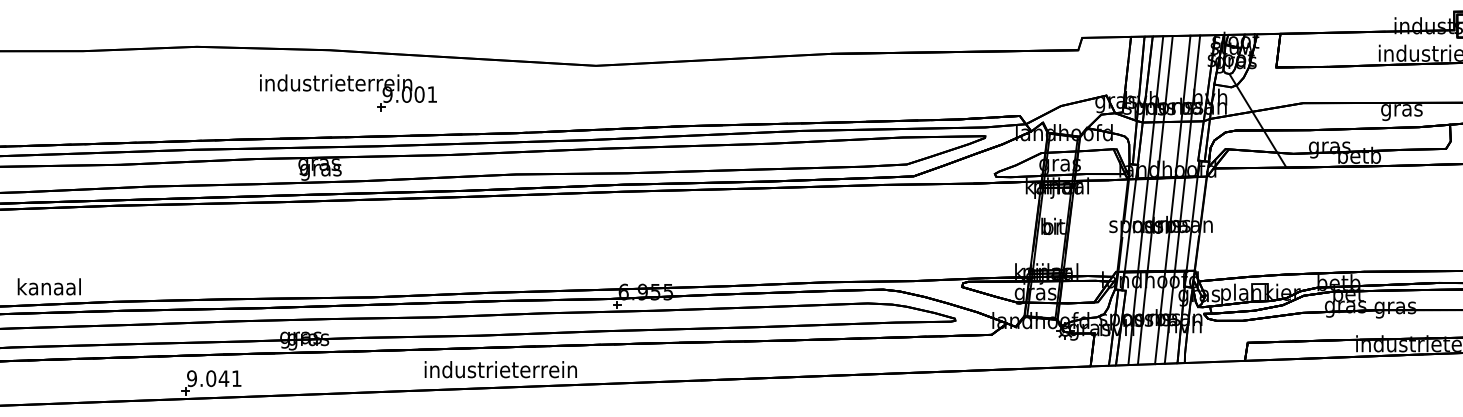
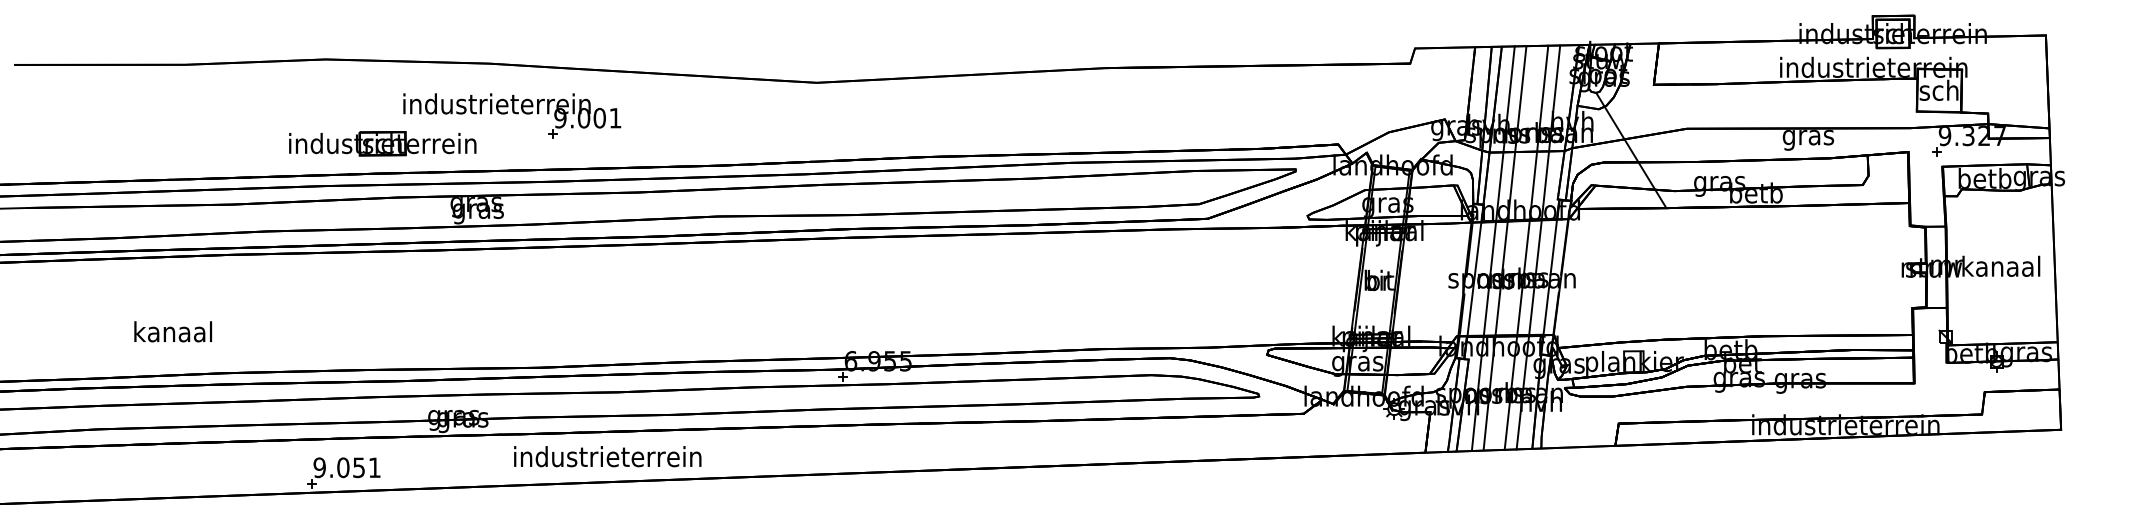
part: (243, 115) -> (382, 143), added
text: (49, 286) -> (173, 331), moved
text: (500, 369) -> (607, 456), moved
text: (223, 378) -> (358, 467), 9.041 -> 9.051

